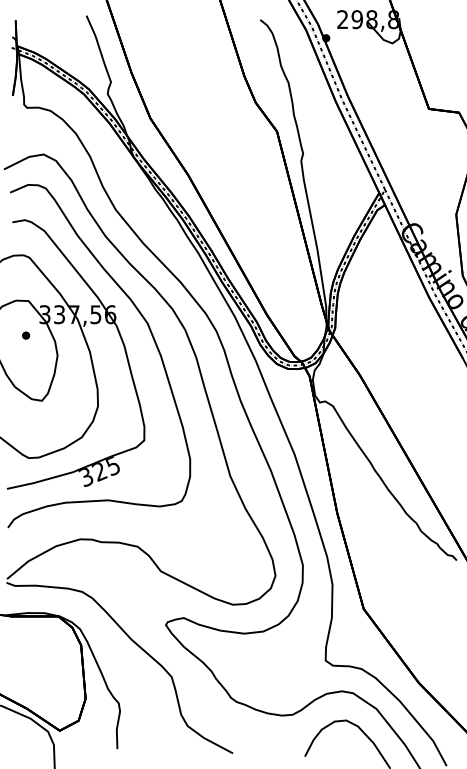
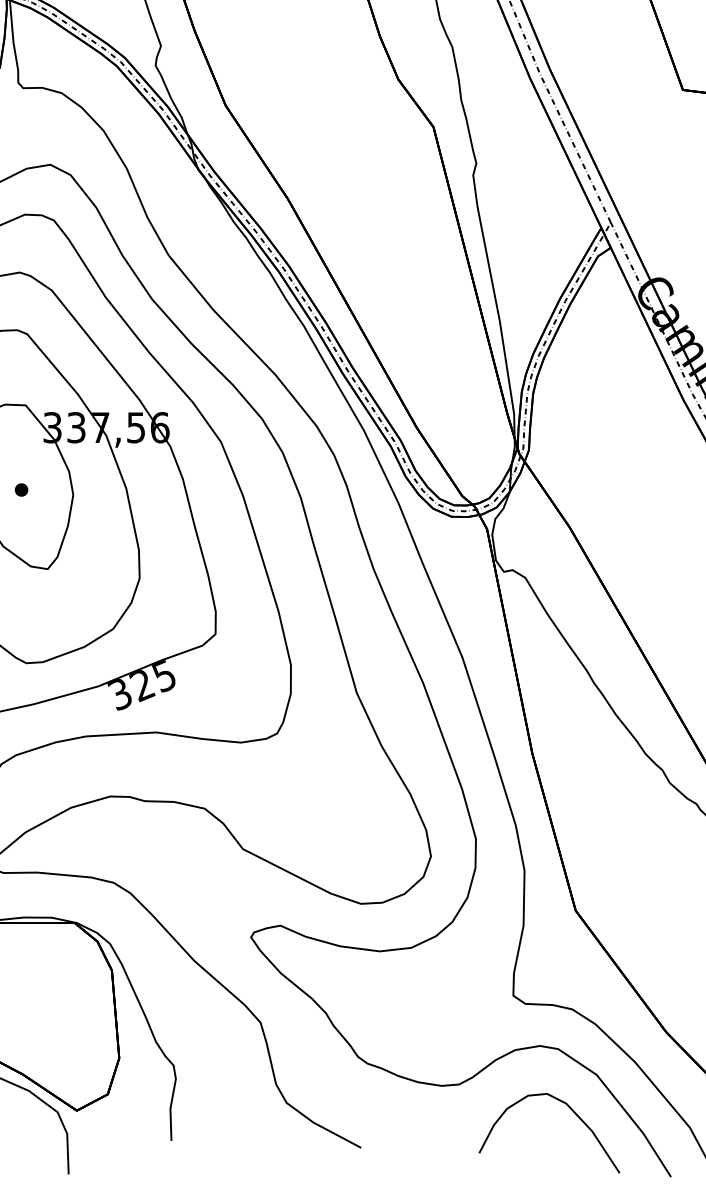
part: (26, 335) -> (22, 489), moved

